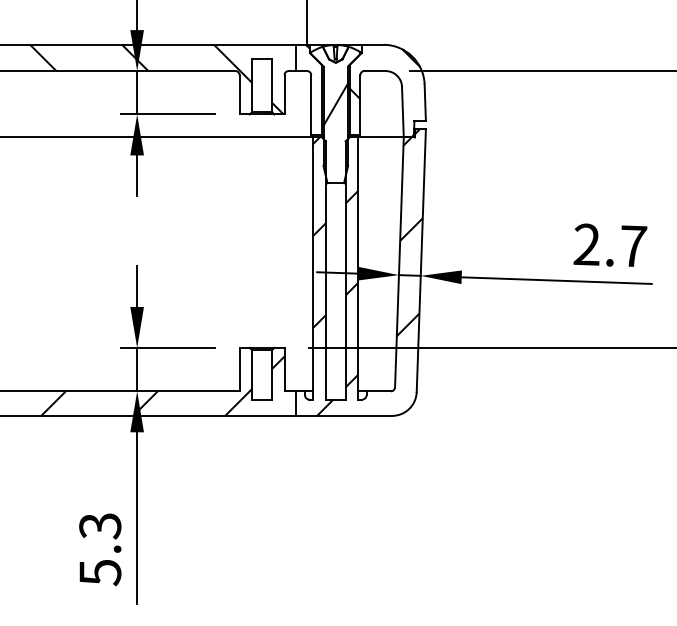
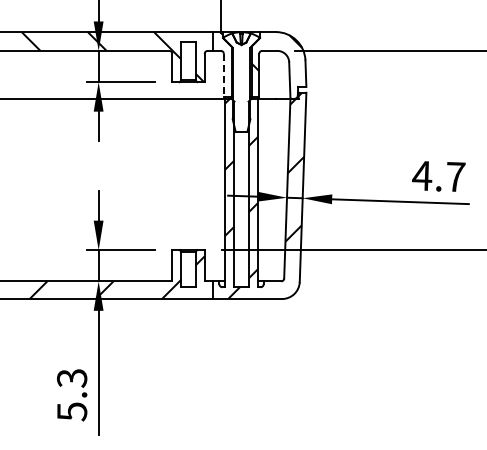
hatch: (335, 103) -> (241, 74), removed
line: (310, 105) -> (223, 75), solid -> dashed
text: (587, 244) -> (422, 175), 2.7 -> 4.7

